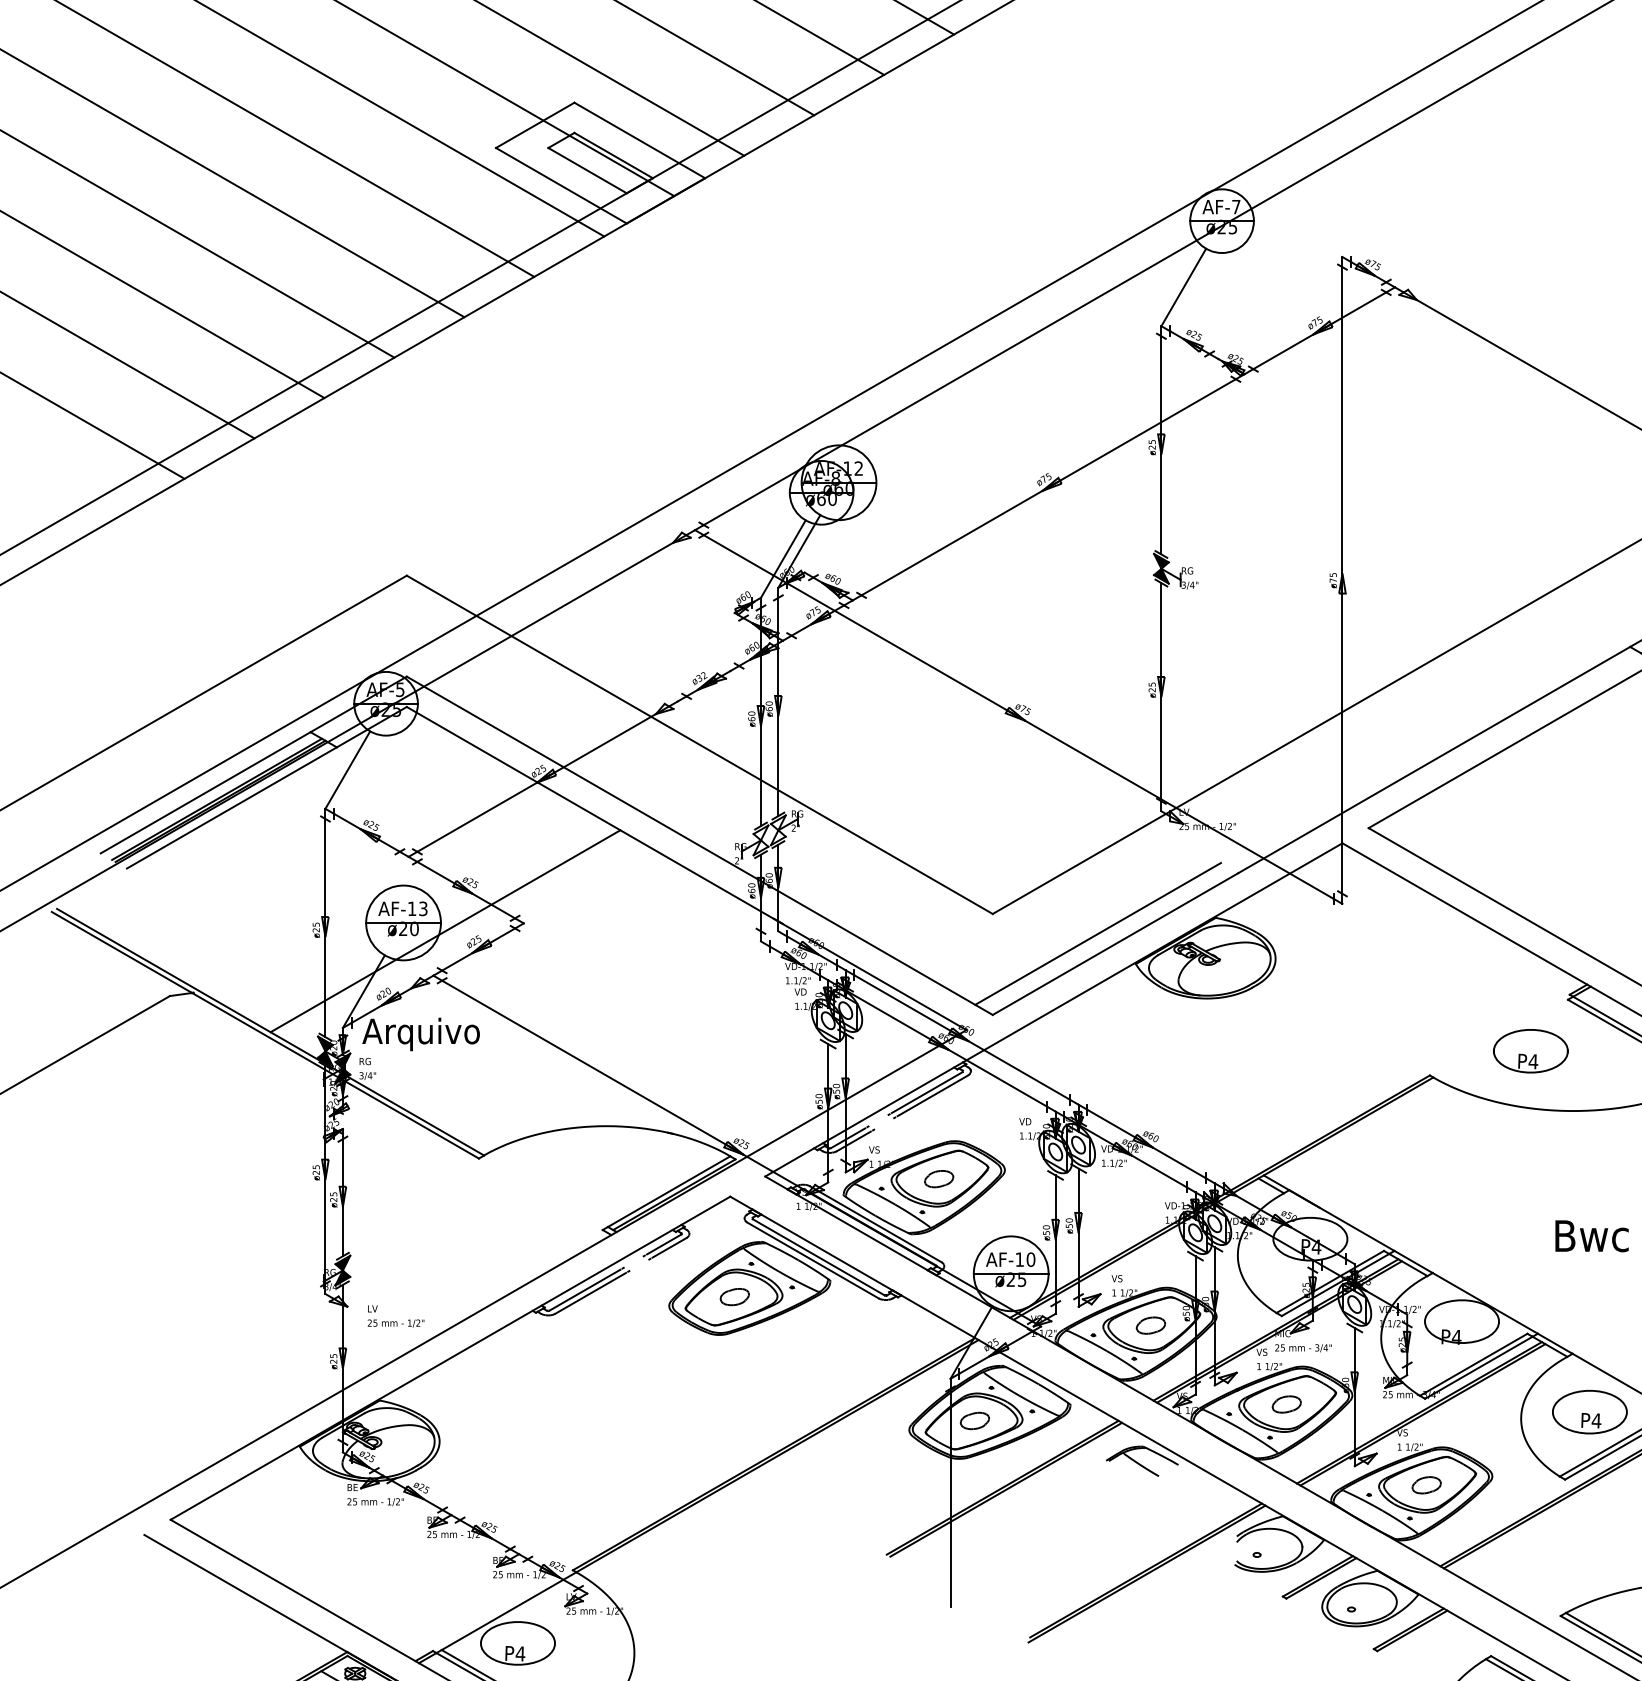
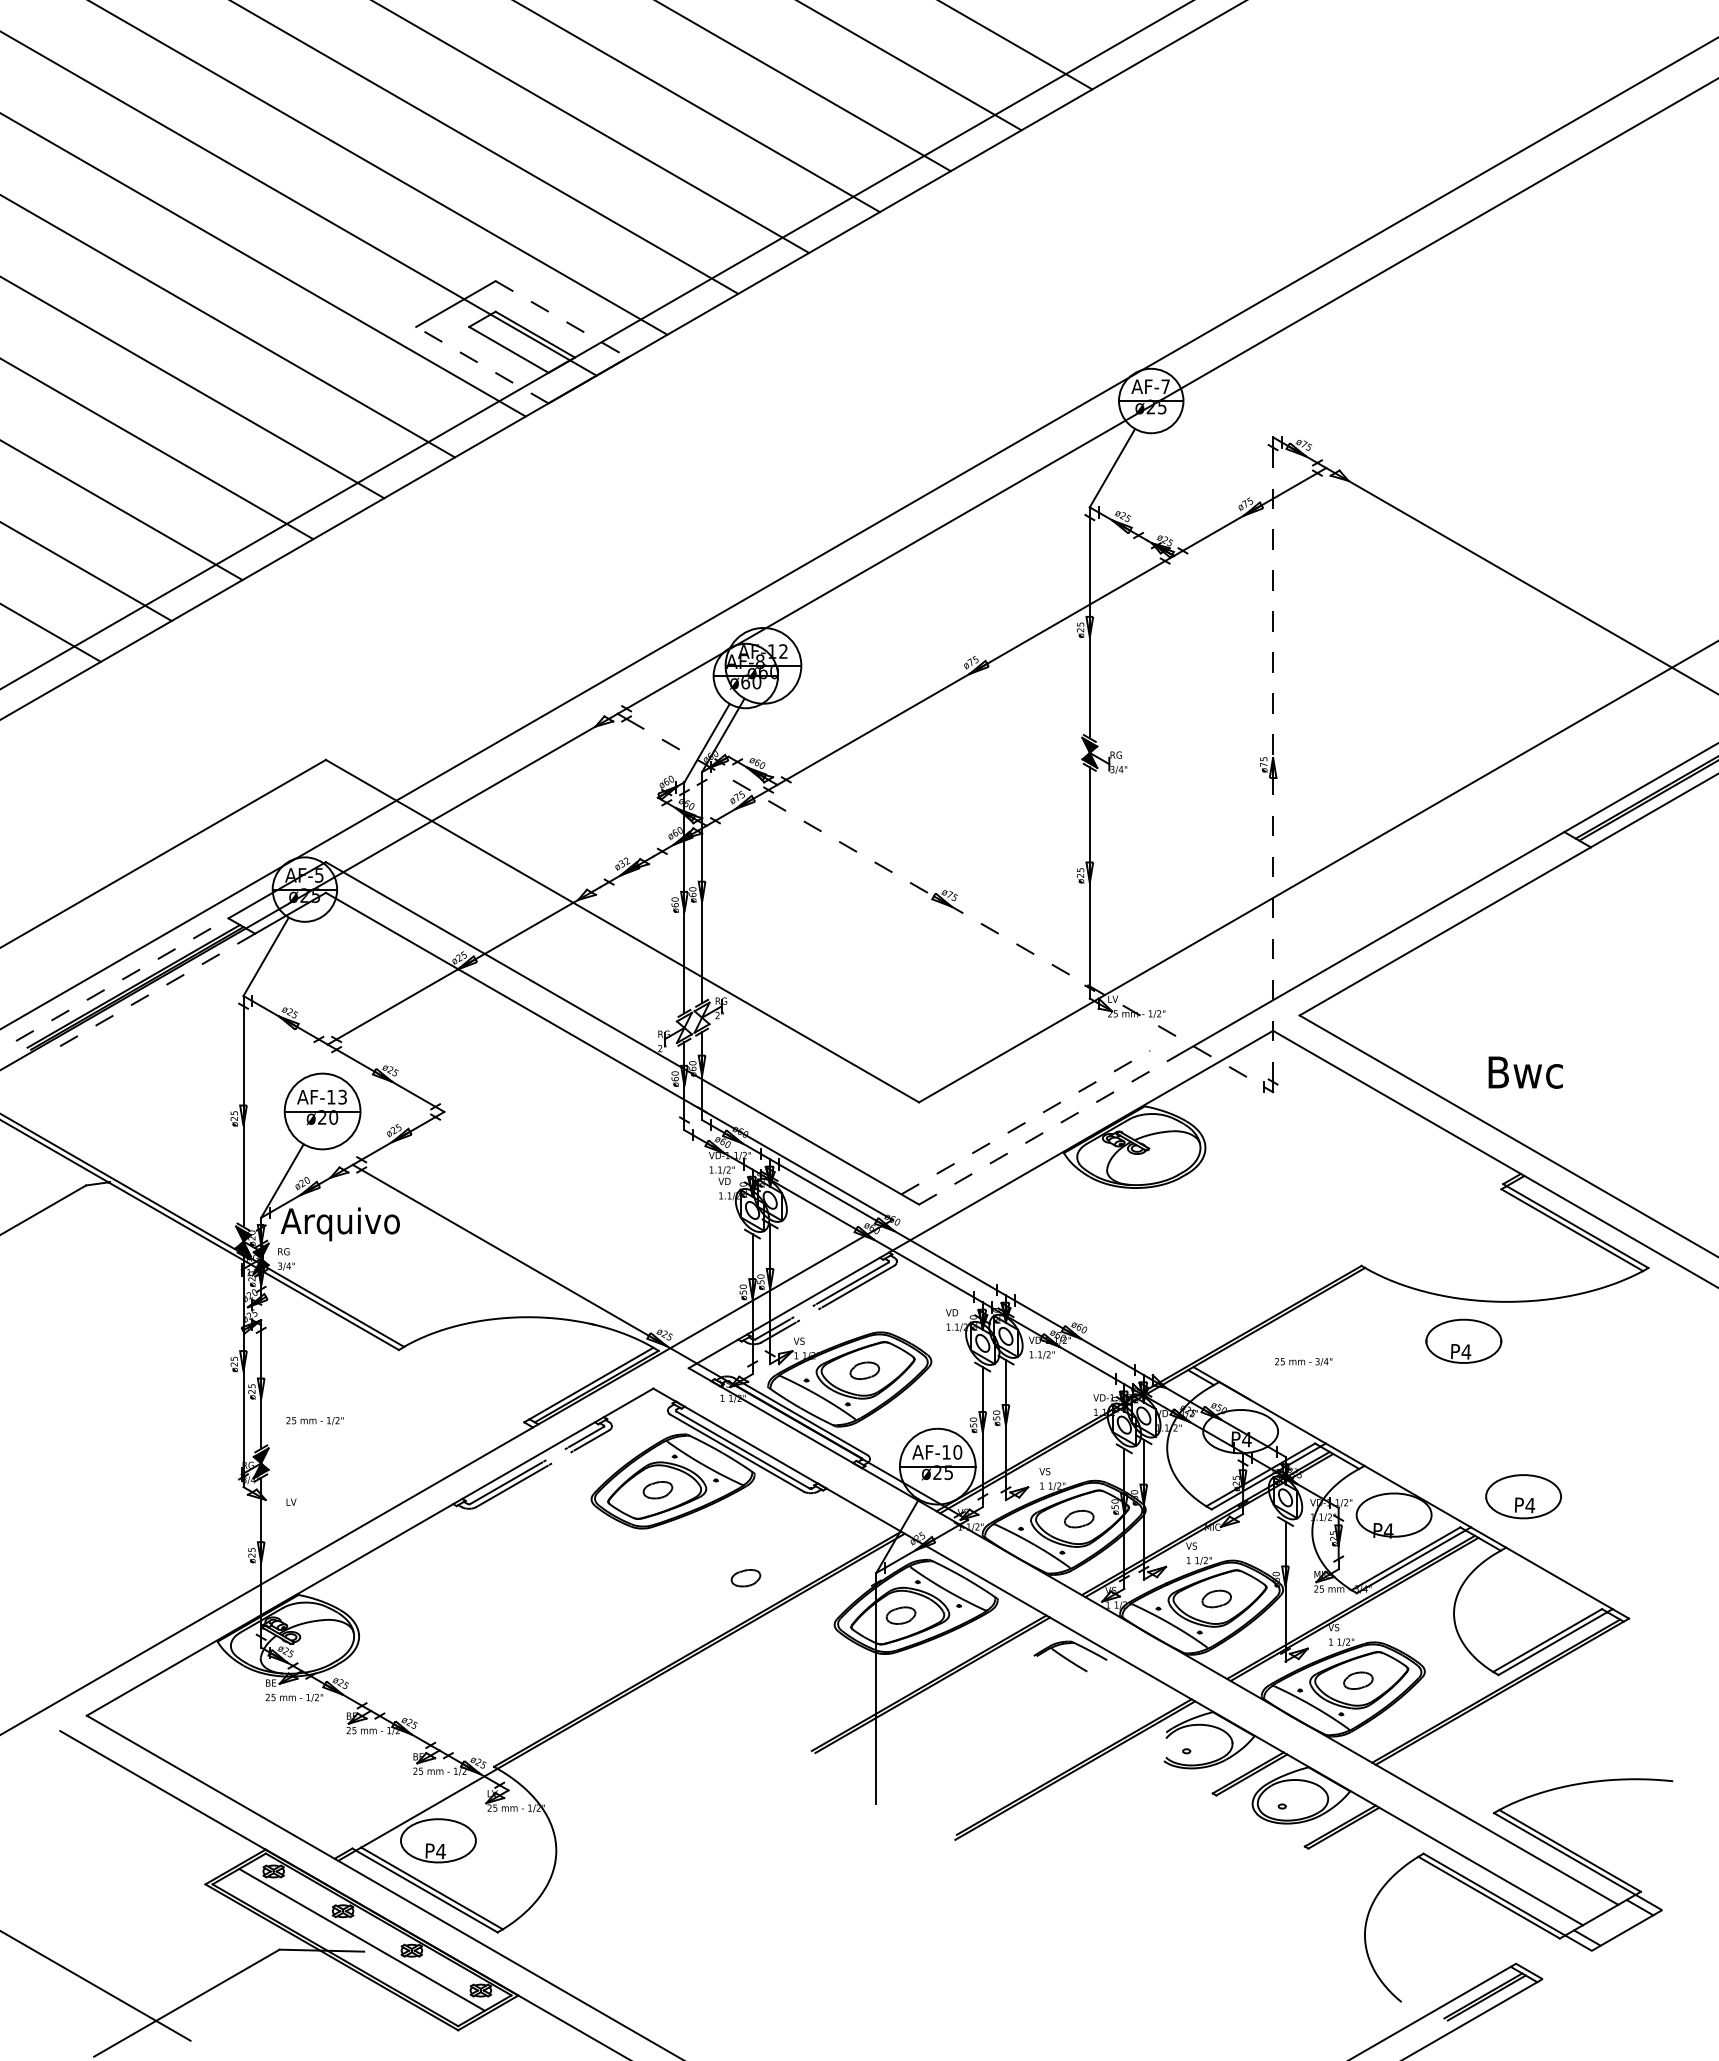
line: (640, 140) -> (562, 319), solid -> dashed
line: (560, 185) -> (481, 364), solid -> dashed
line: (1342, 580) -> (1273, 764), solid -> dashed
line: (1018, 717) -> (945, 903), solid -> dashed
line: (205, 792) -> (122, 979), solid -> dashed
line: (231, 808) -> (148, 995), solid -> dashed
line: (445, 930) -> (365, 1119), removed
line: (1097, 933) -> (1025, 1122), solid -> dashed
line: (1115, 943) -> (1043, 1132), solid -> dashed
part: (1530, 1050) -> (1463, 1340), moved
text: (1591, 1236) -> (1525, 1072), moved
text: (395, 1323) -> (314, 1420), moved
text: (1303, 1347) -> (1303, 1361), moved
part: (821, 1384) -> (745, 1578), added
part: (1589, 1411) -> (1523, 1496), moved

